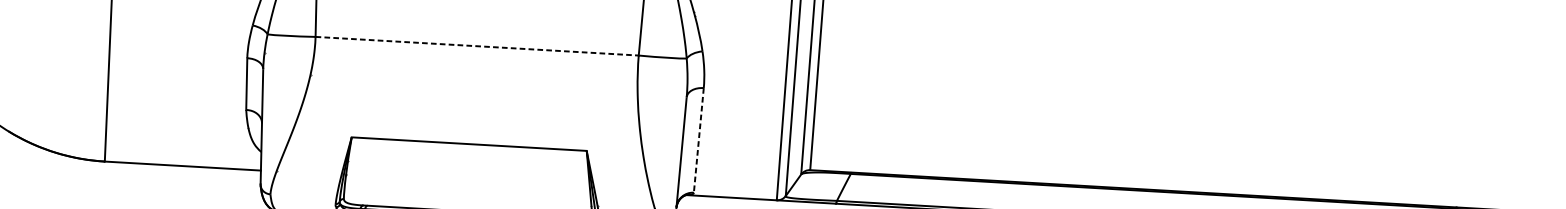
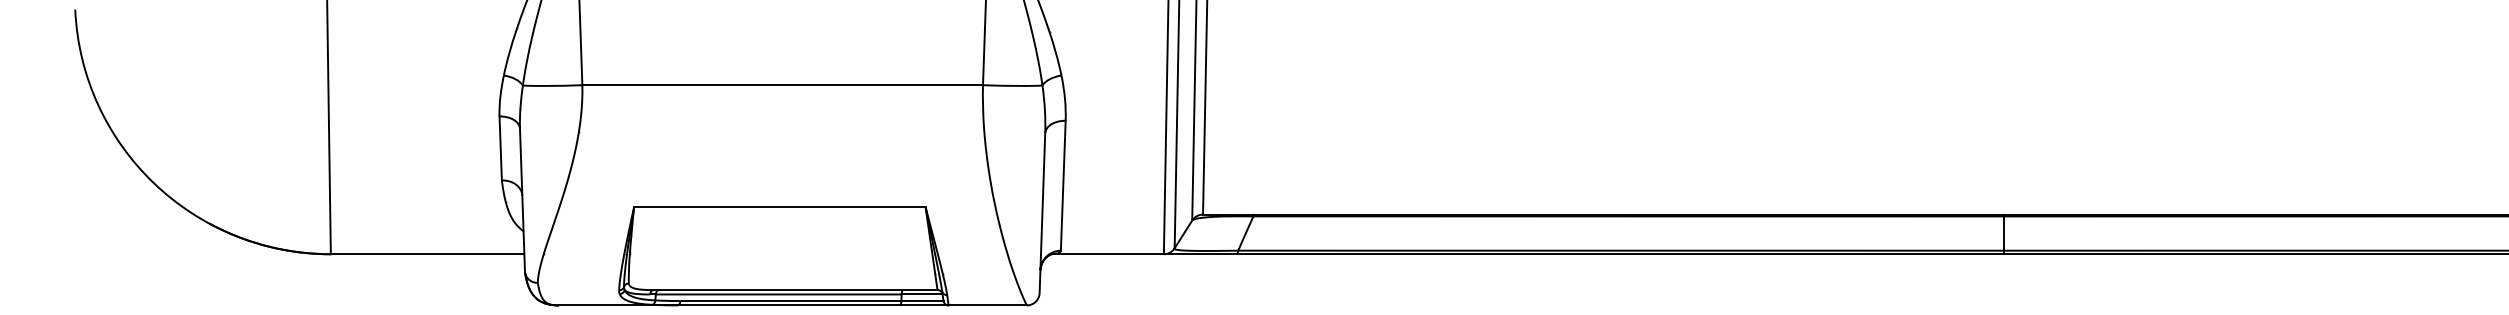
line: (477, 46) -> (783, 85), dashed -> solid
line: (698, 140) -> (1063, 186), dashed -> solid

